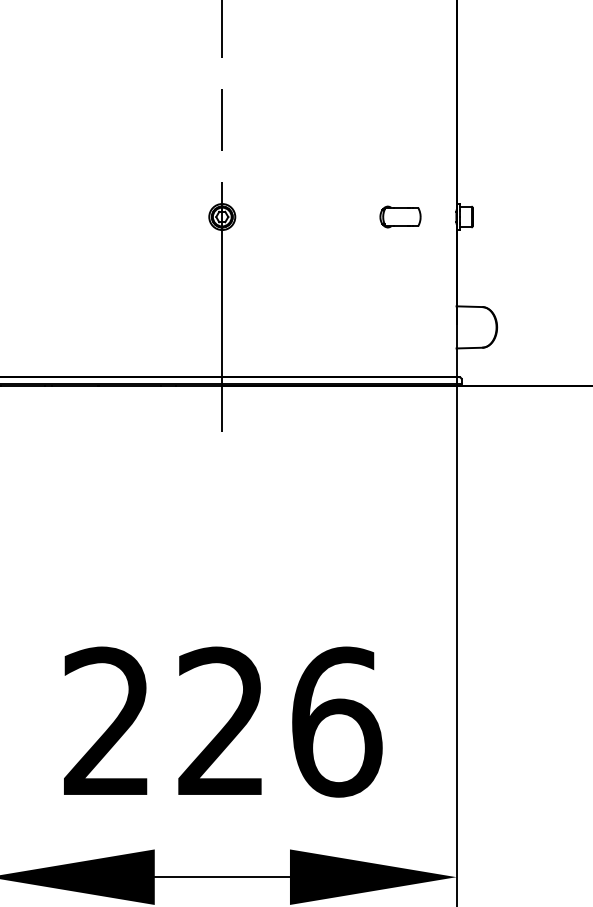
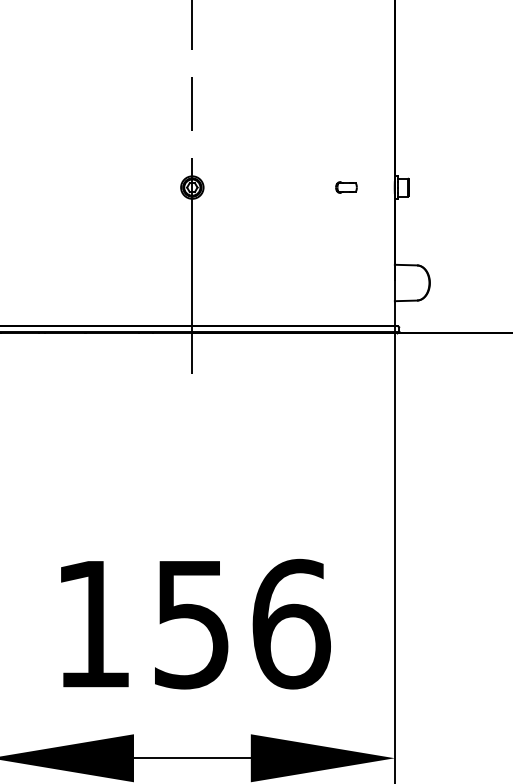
part: (400, 216) -> (346, 187), size x0.6
text: (163, 721) -> (141, 623), 226 -> 156

